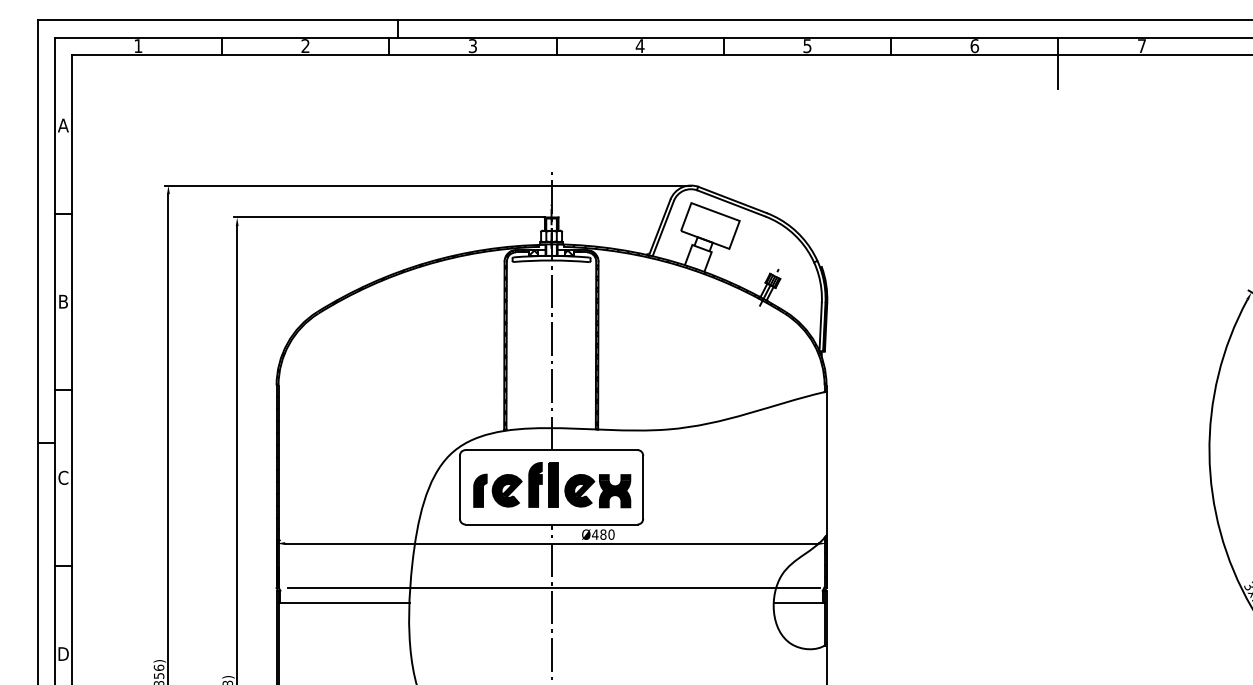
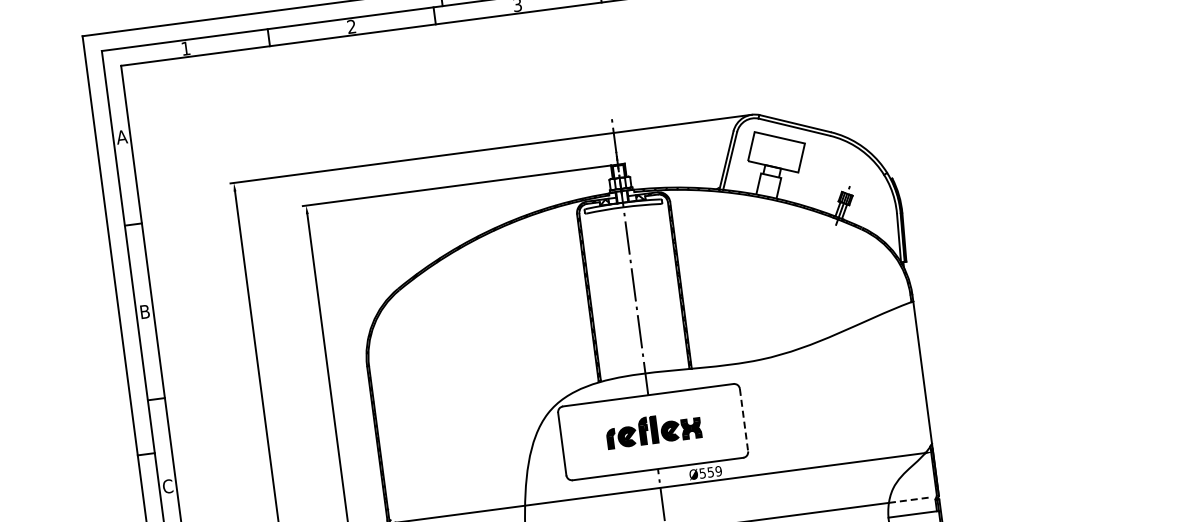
part: (552, 485) -> (653, 430), size x0.6
line: (643, 487) -> (744, 420), solid -> dashed
text: (603, 534) -> (710, 472), Ø480 -> Ø559
line: (798, 588) -> (911, 500), solid -> dashed

